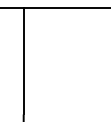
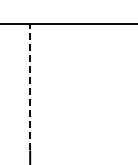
line: (23, 60) -> (30, 86), solid -> dashed

